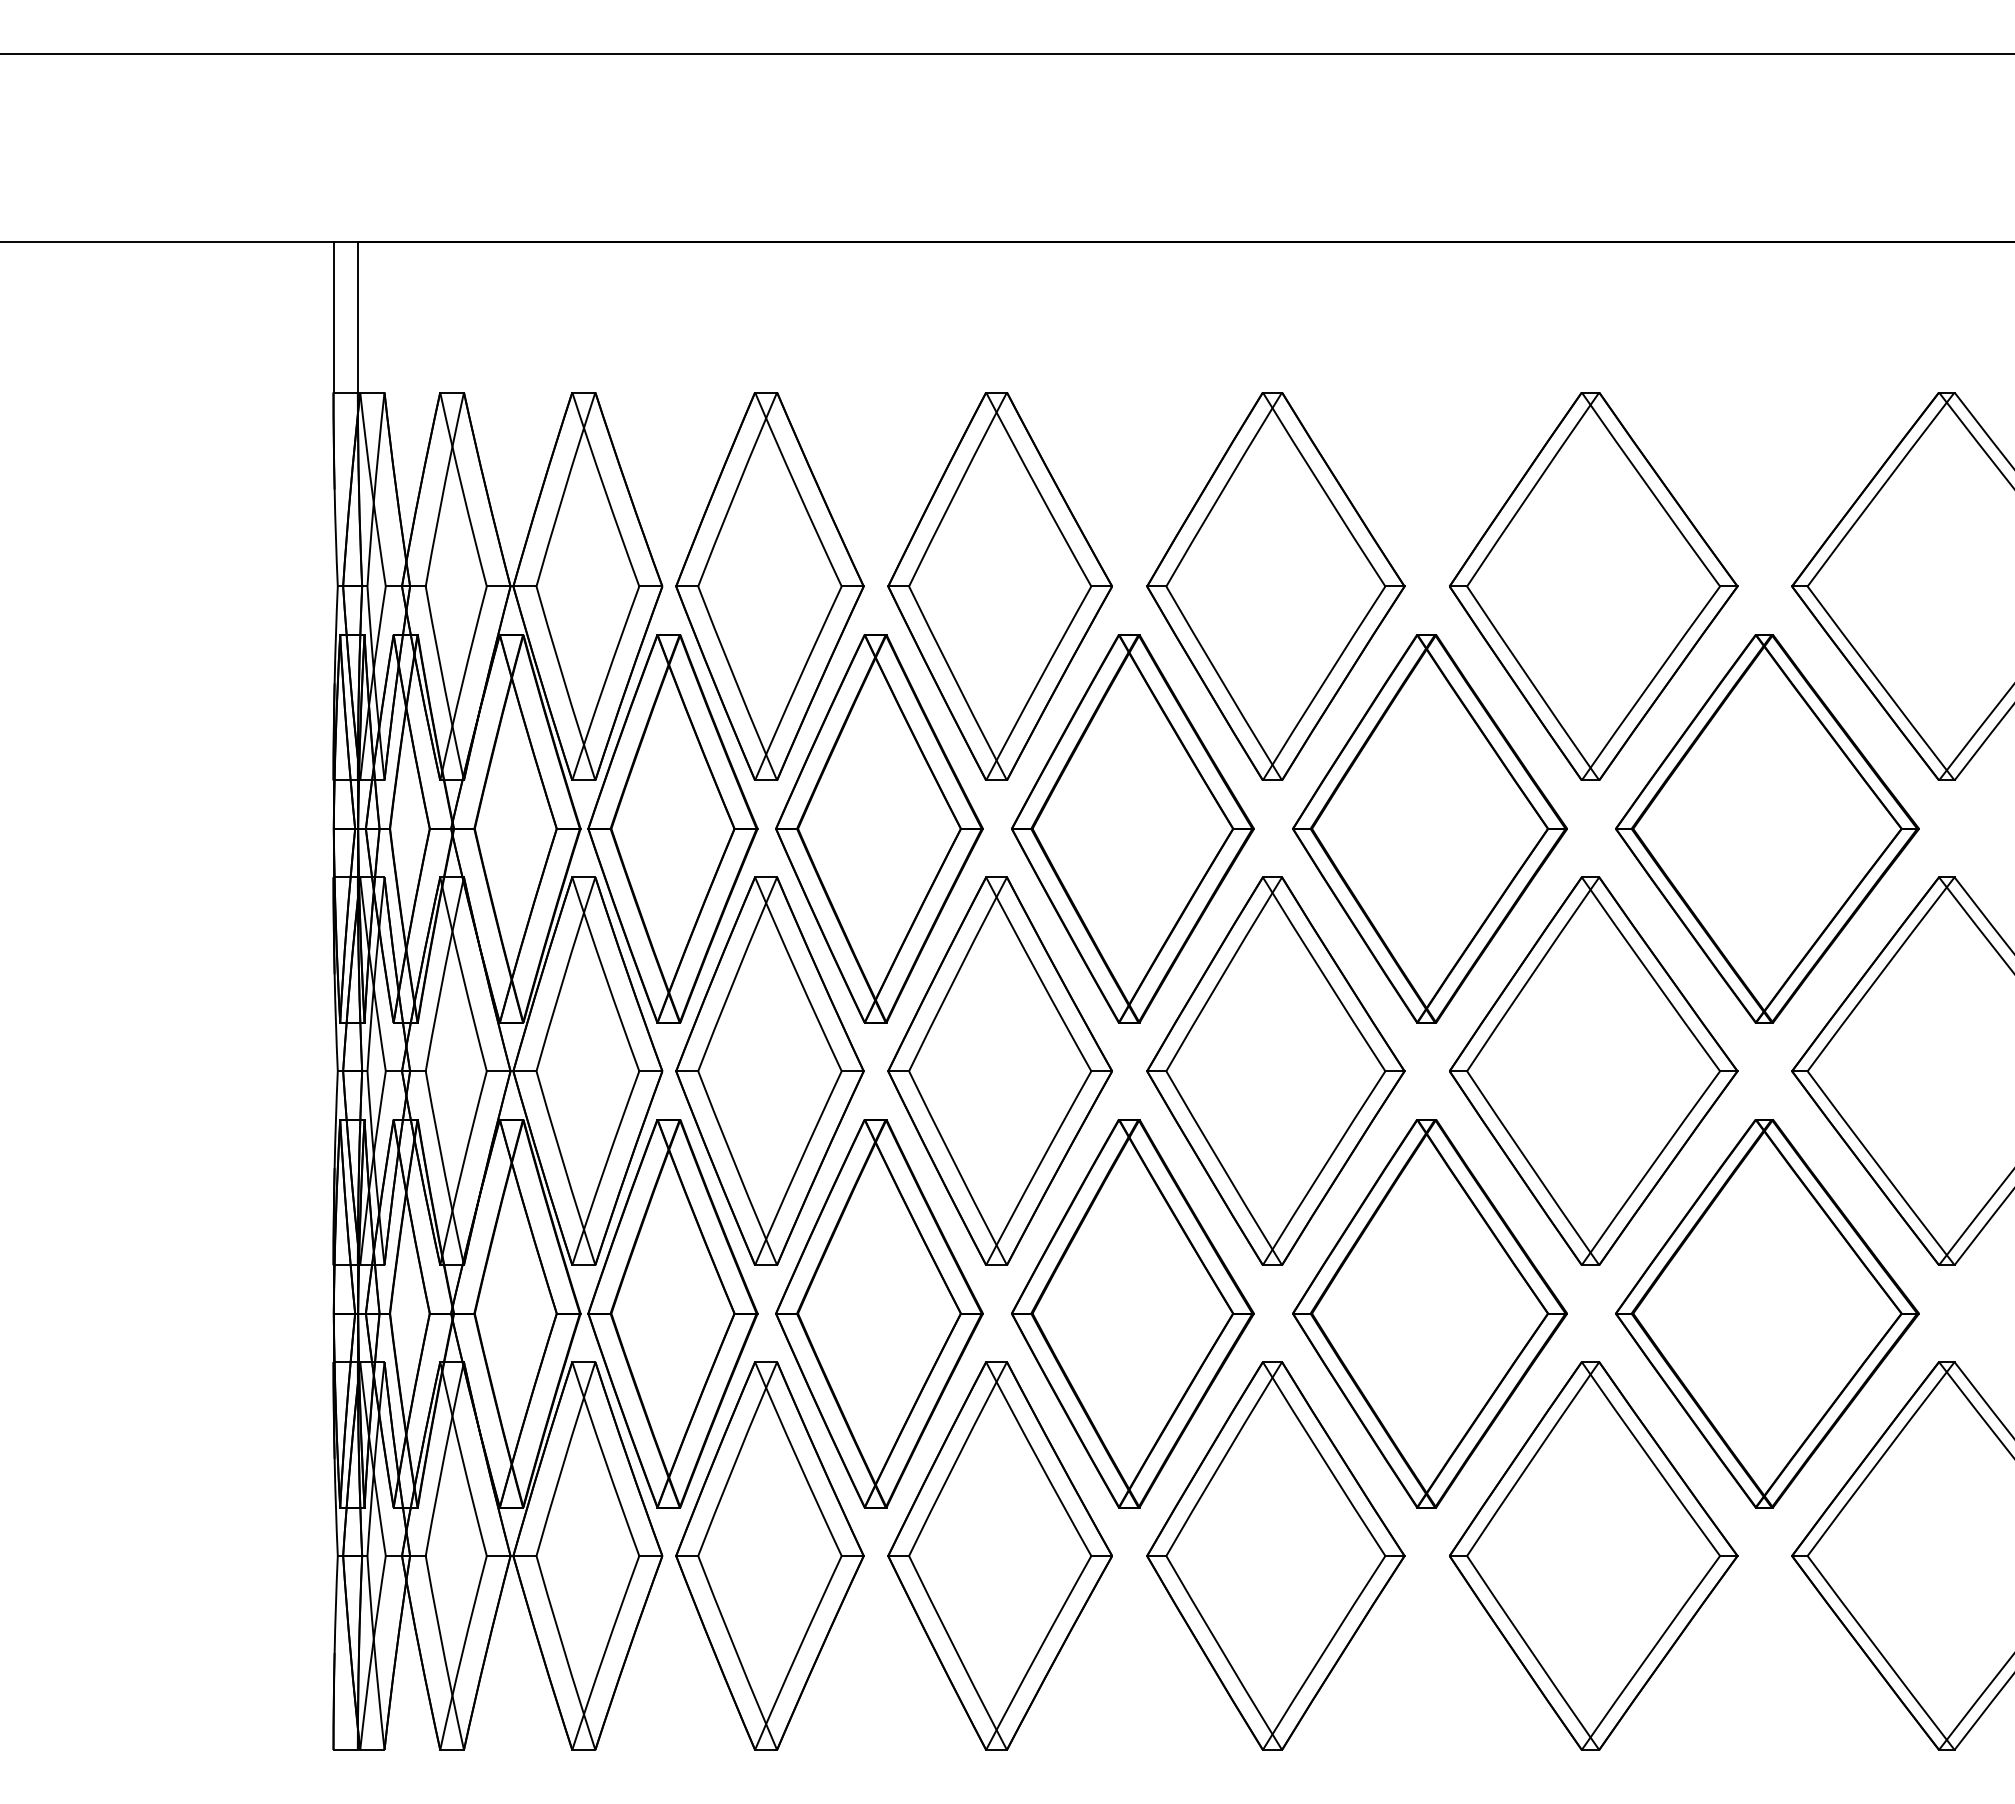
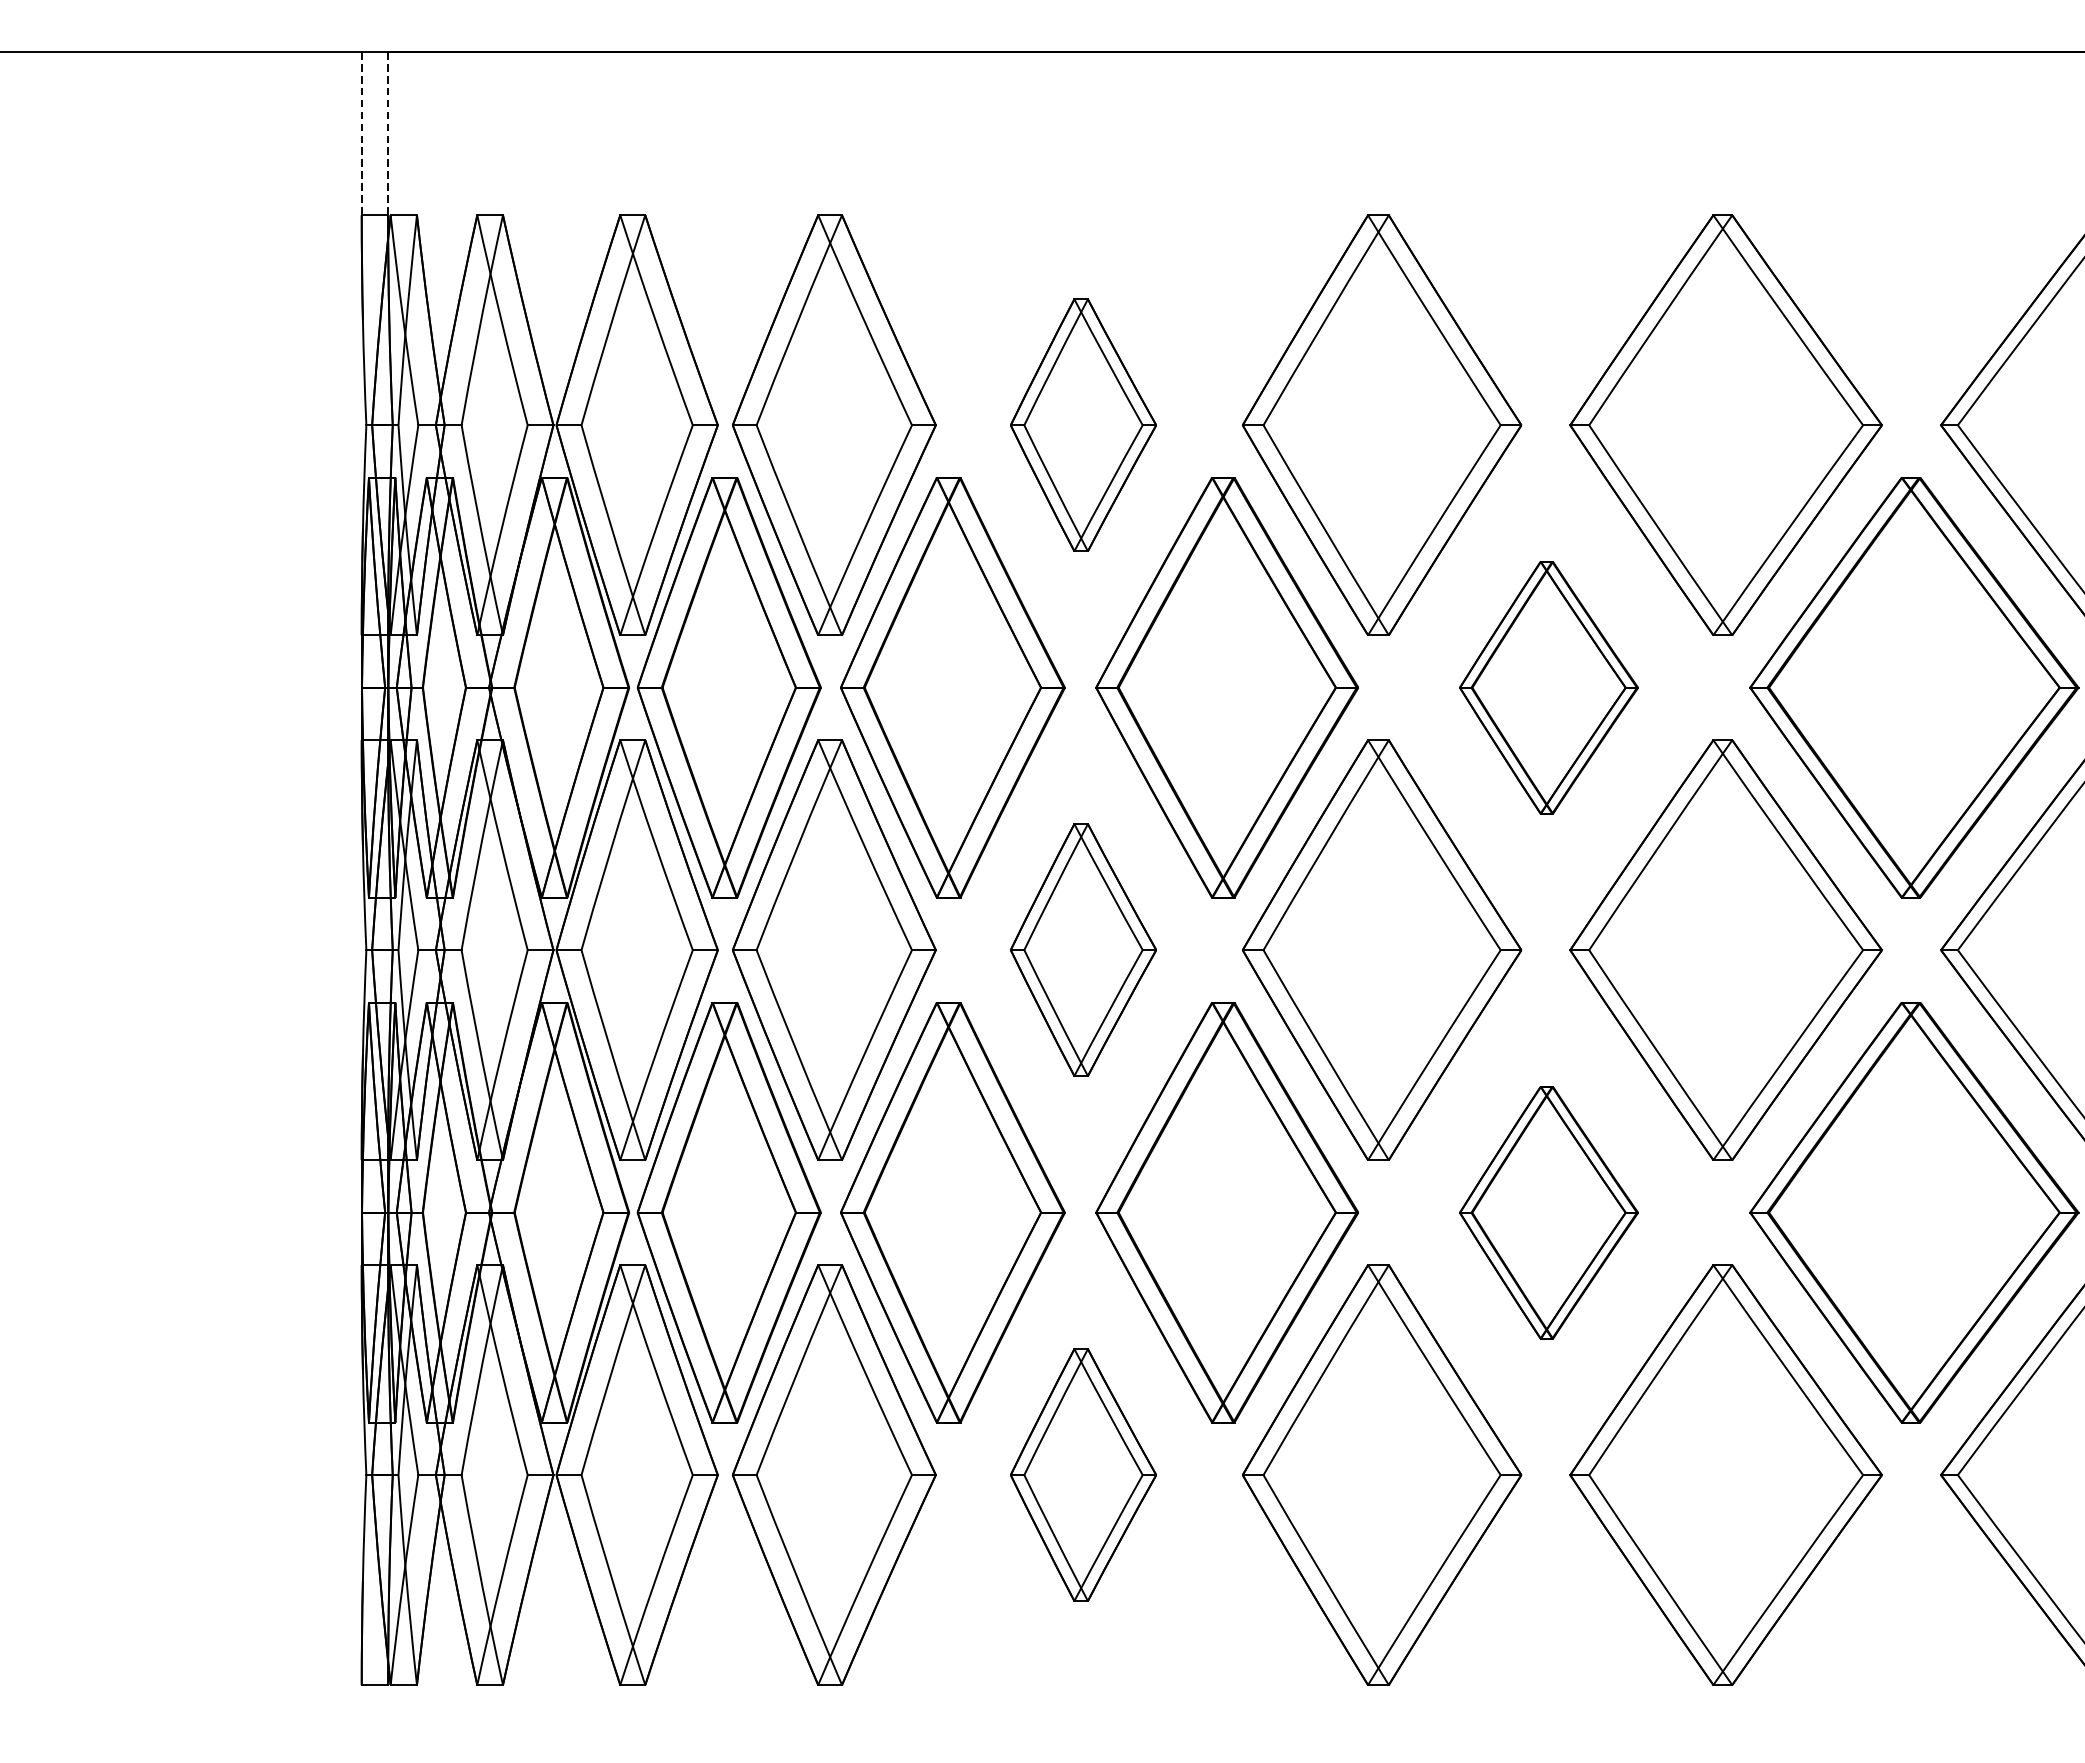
line: (333, 317) -> (361, 134), solid -> dashed
line: (357, 317) -> (387, 134), solid -> dashed
part: (999, 586) -> (1082, 425), size x0.6
part: (1429, 828) -> (1548, 687), size x0.6
part: (999, 1070) -> (1082, 949), size x0.6
part: (1429, 1313) -> (1548, 1212), size x0.6
part: (999, 1555) -> (1082, 1474), size x0.6

